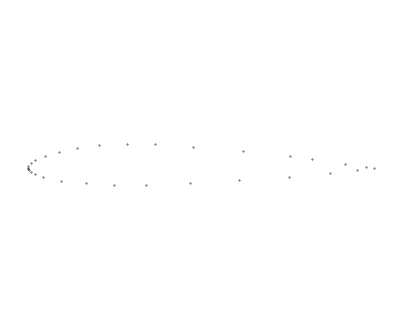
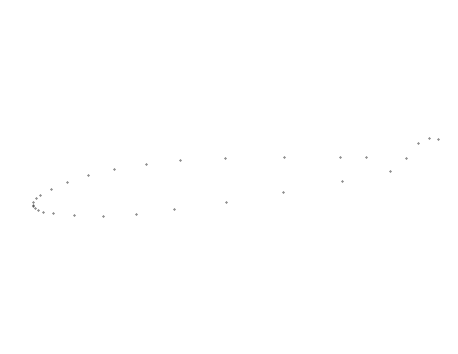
part: (365, 168) -> (428, 140), moved

